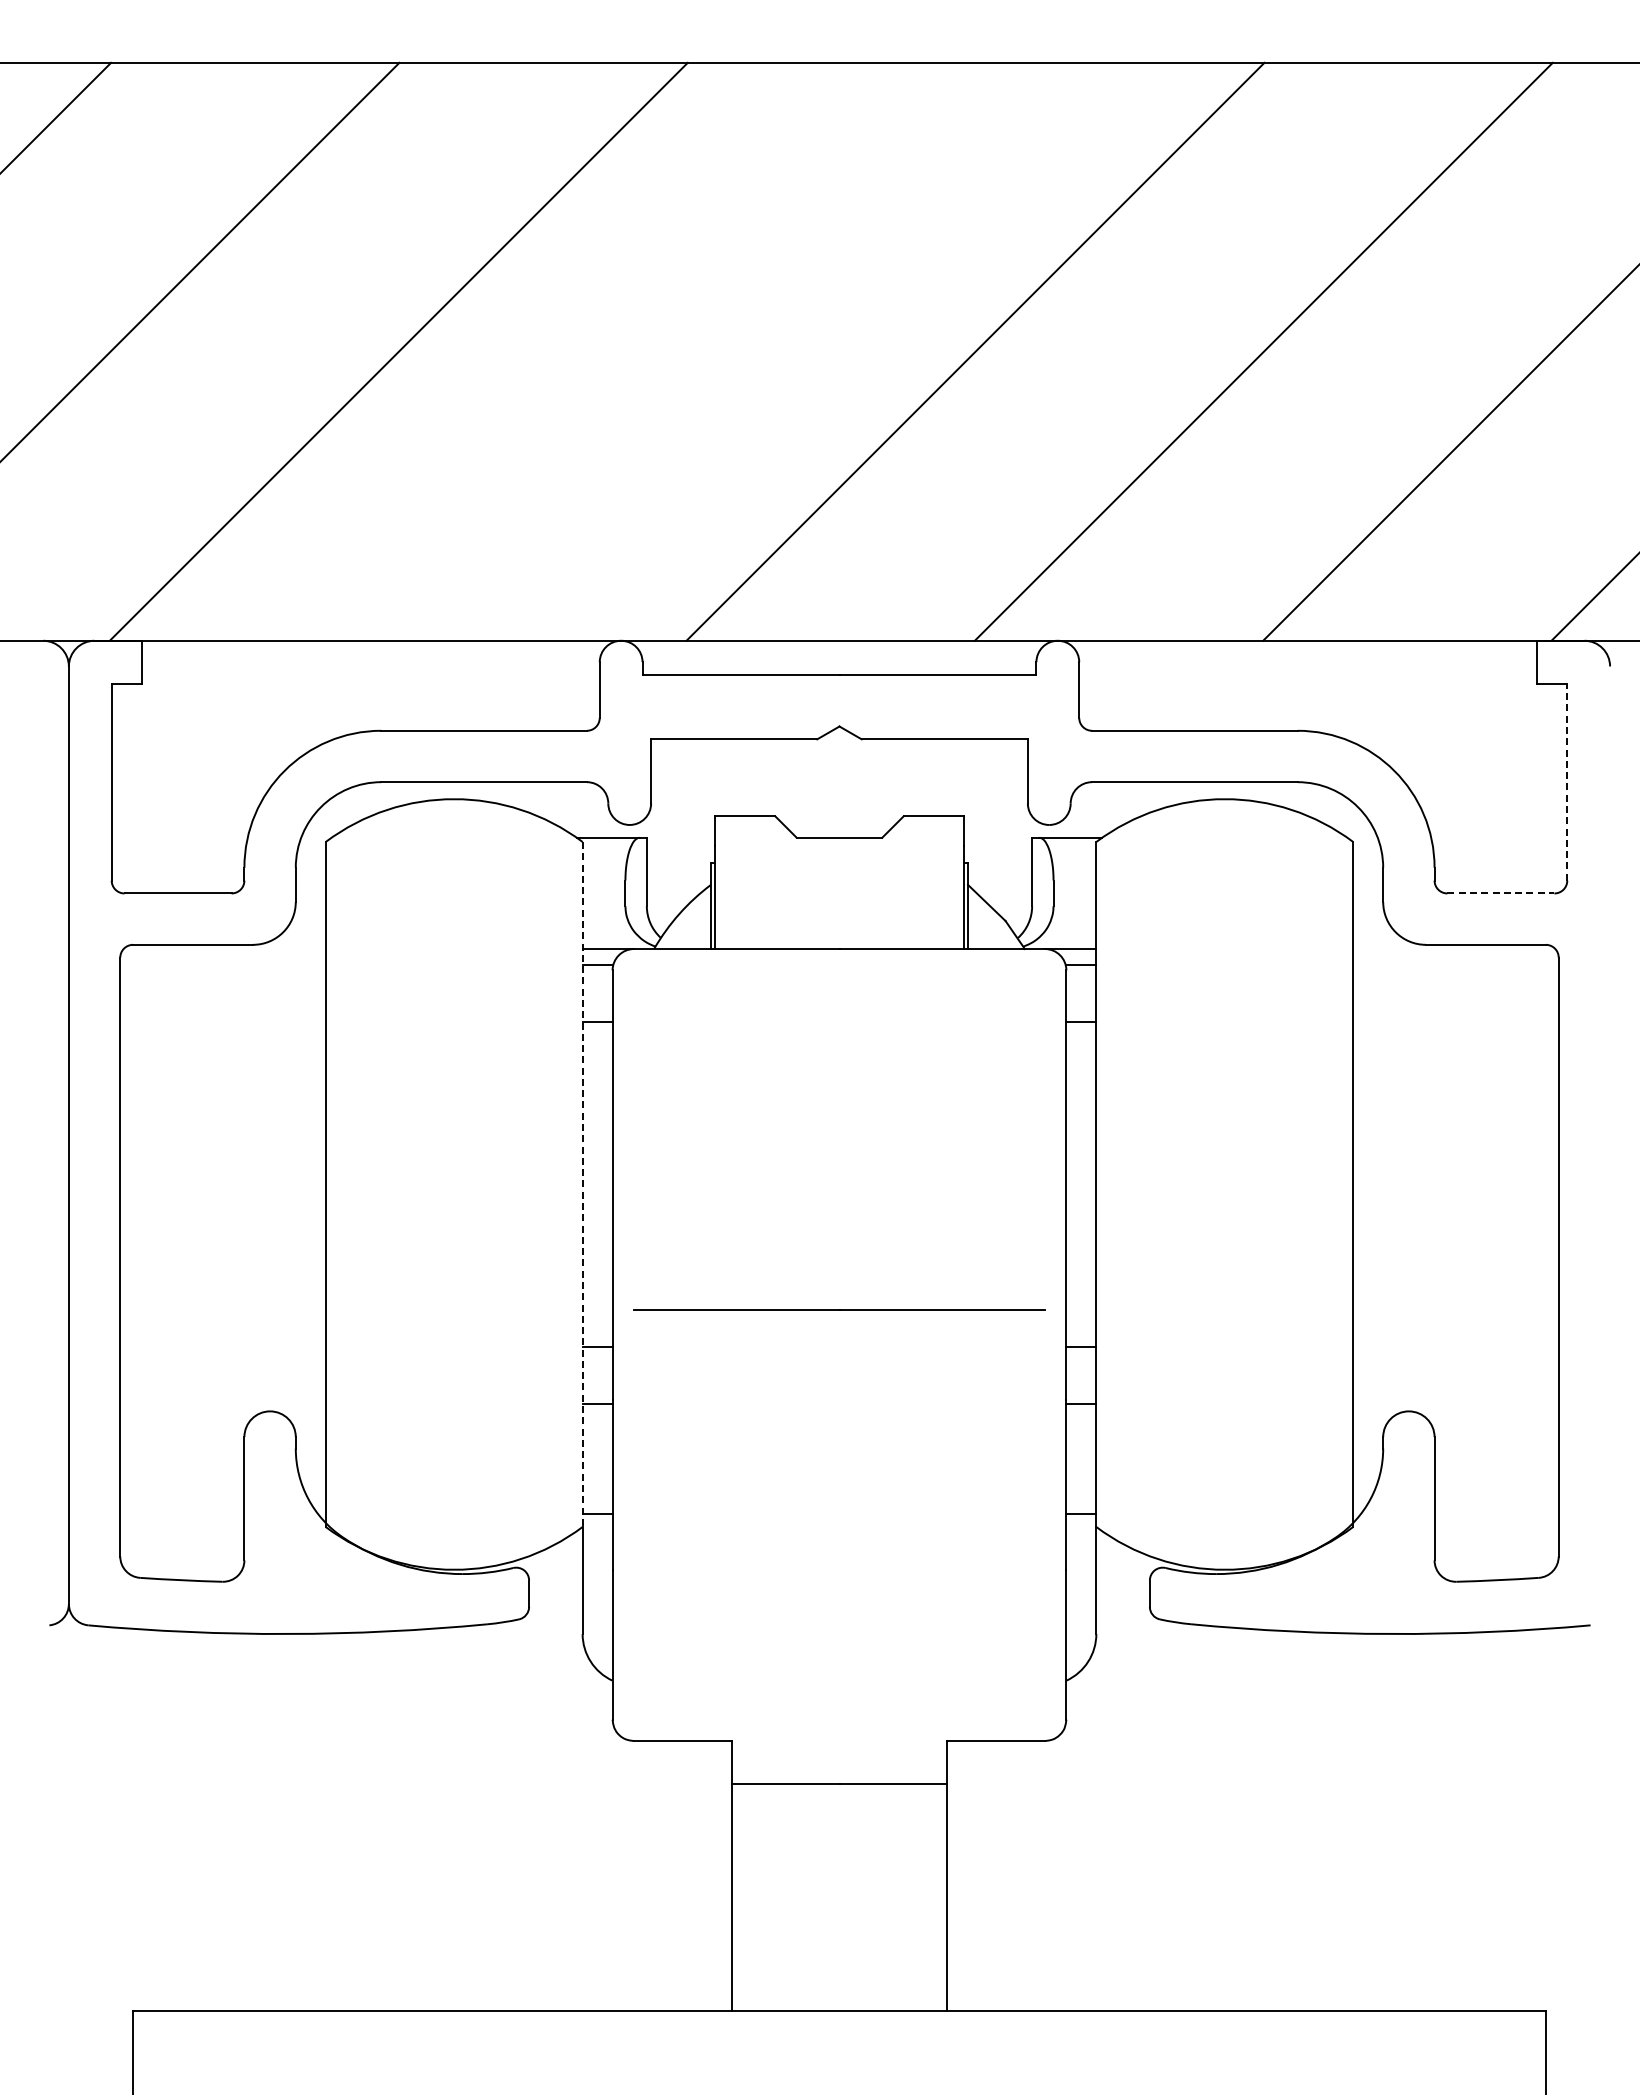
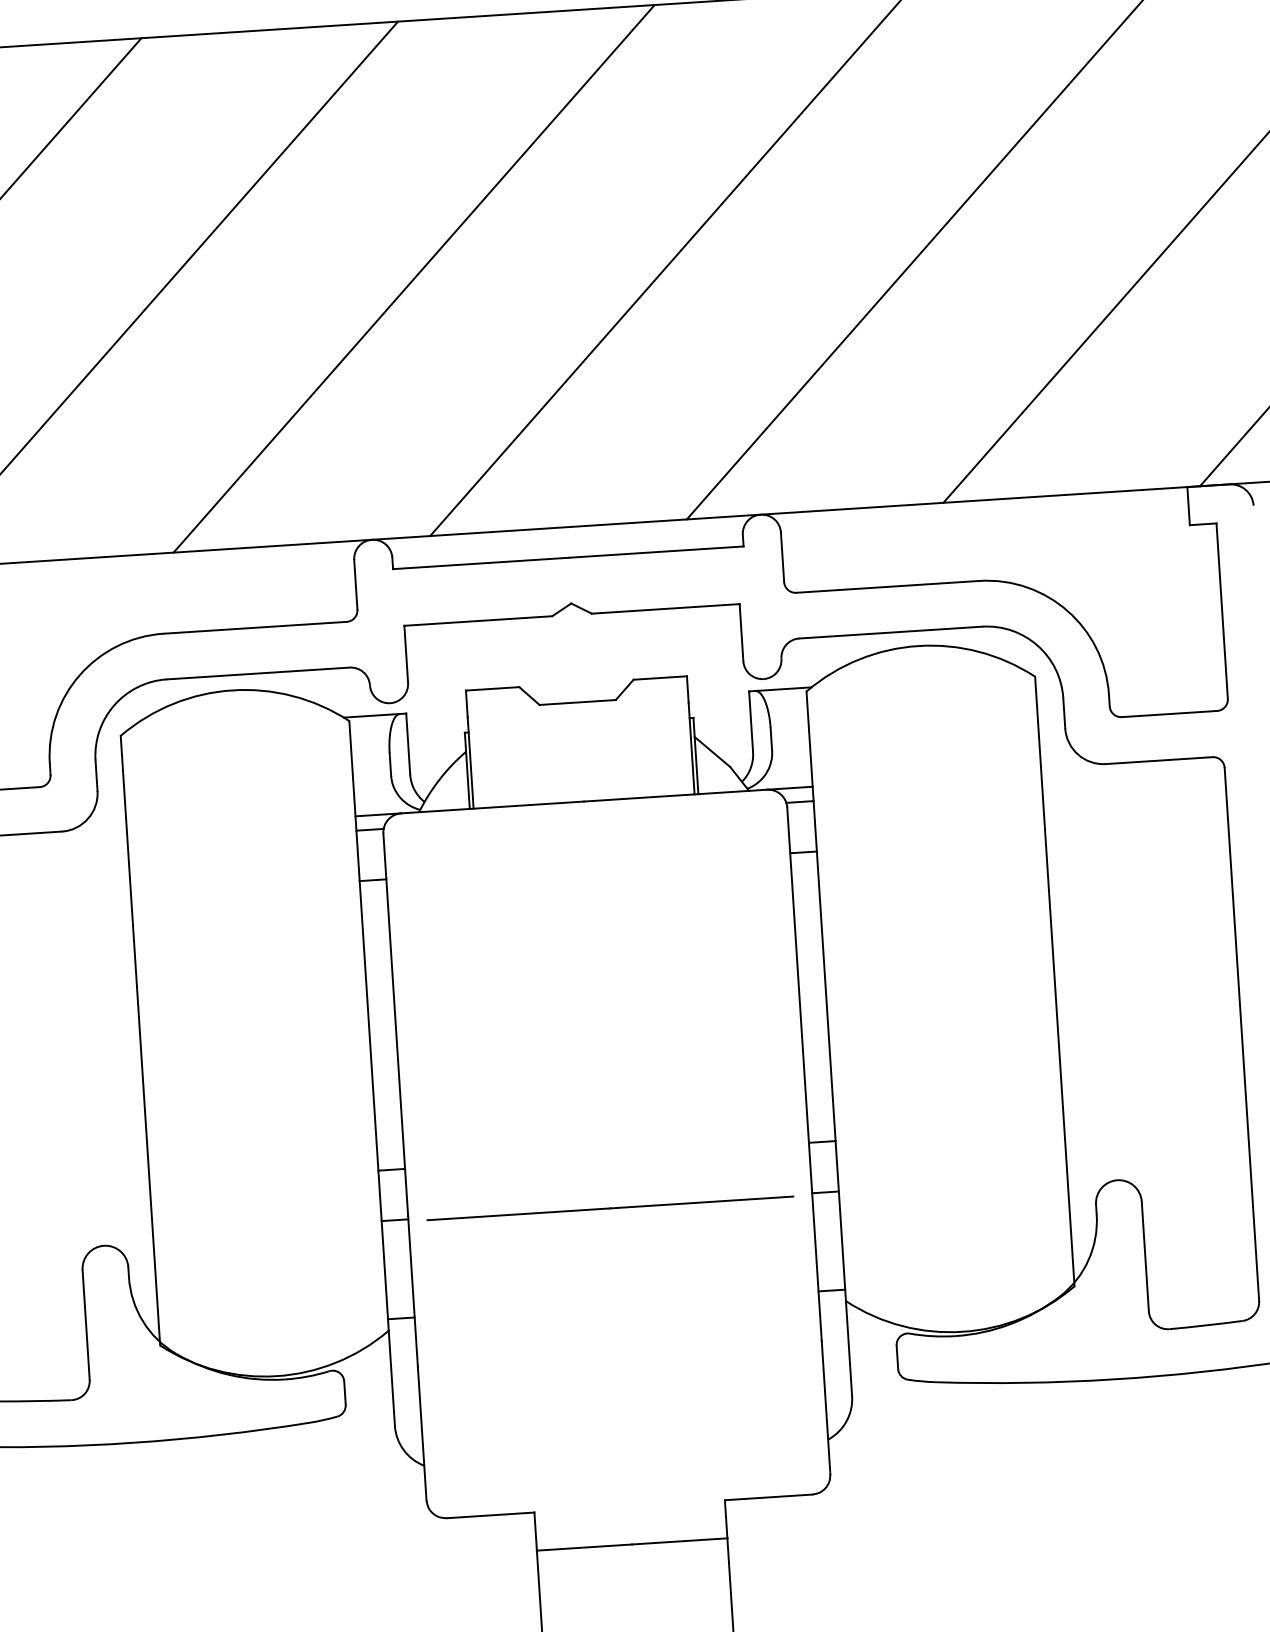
line: (687, 351) -> (414, 278), added
line: (1567, 782) -> (1222, 611), dashed -> solid
line: (1500, 893) -> (1169, 714), dashed -> solid
line: (582, 1184) -> (368, 1025), dashed -> solid
line: (839, 1309) -> (610, 1207), moved

